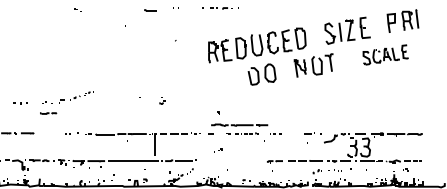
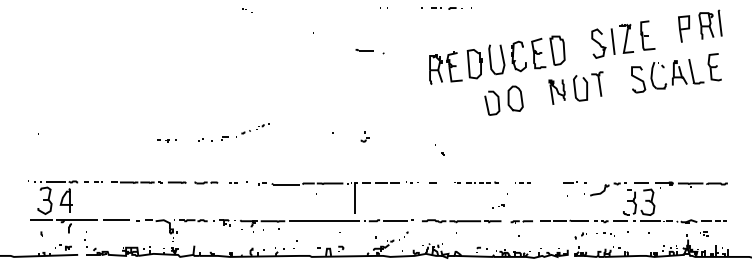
line: (150, 10) -> (364, 50), moved
part: (385, 55) -> (676, 73), size x1.43
line: (48, 113) -> (206, 182), moved
part: (239, 125) -> (461, 221), moved
part: (217, 150) -> (498, 206), moved

